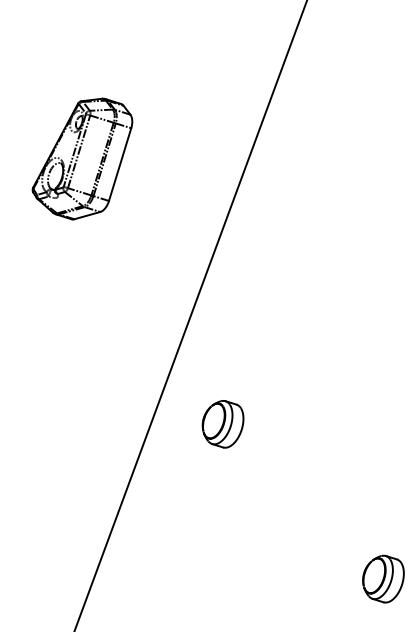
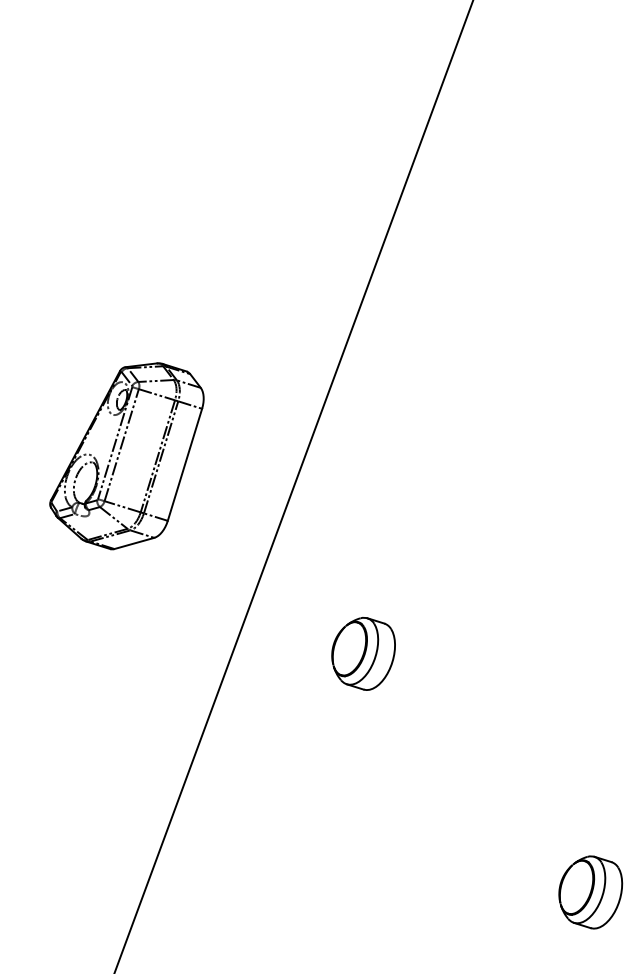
part: (82, 158) -> (126, 455), moved
part: (222, 424) -> (362, 654), moved

